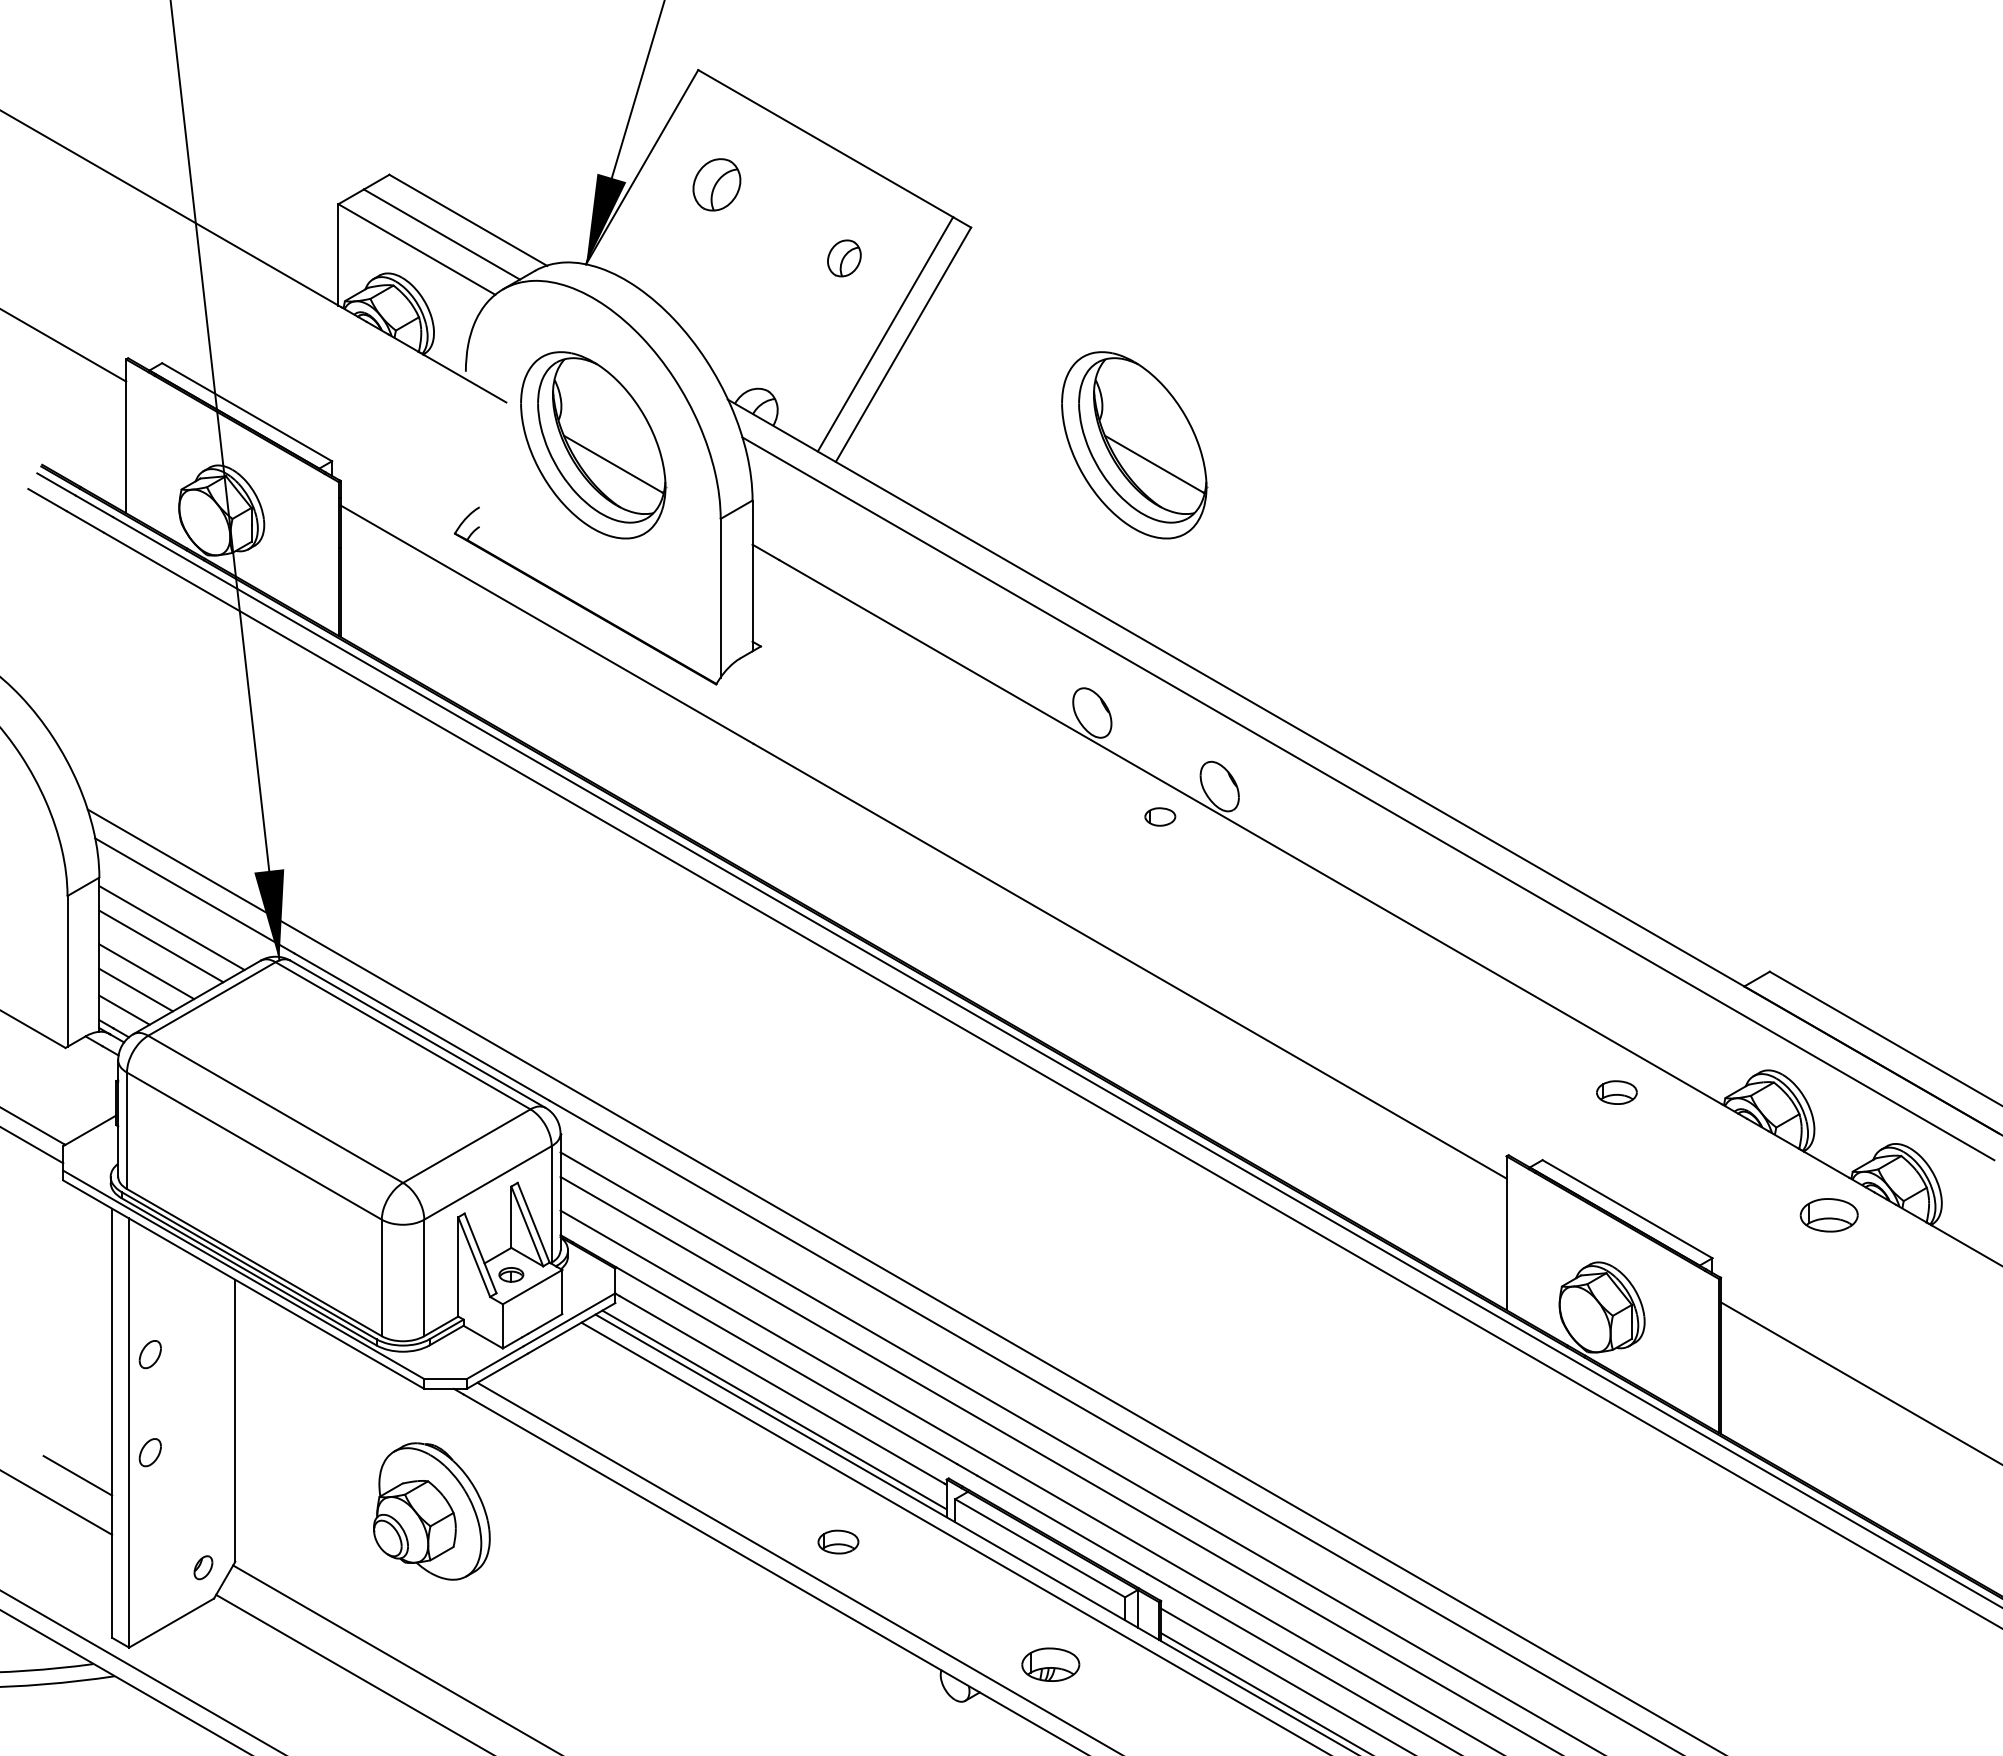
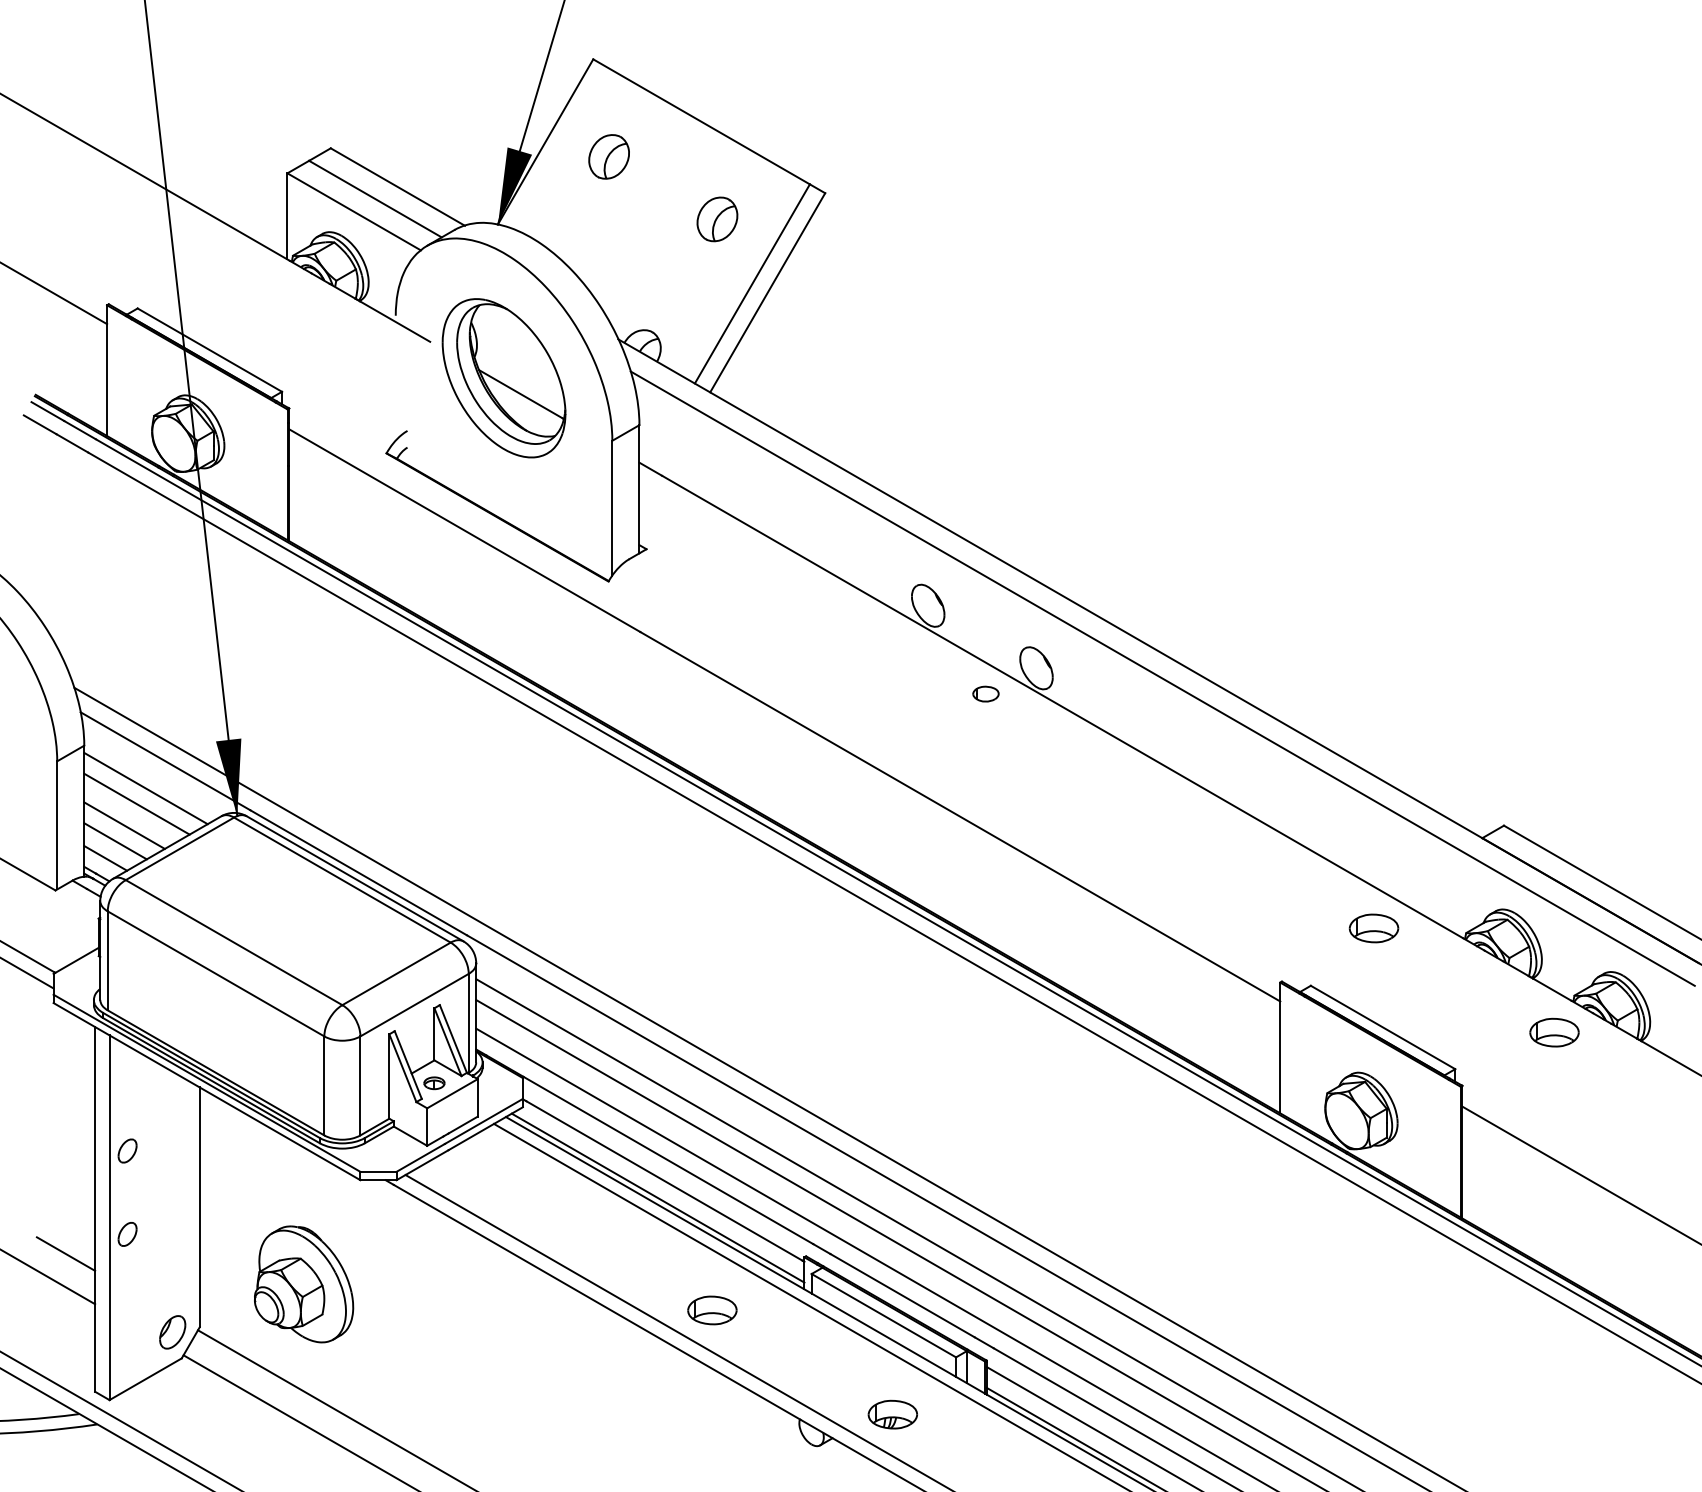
part: (844, 258) -> (717, 219), size x1.43
part: (1134, 445) -> (964, 378), removed
part: (1616, 1092) -> (1373, 928), size x1.43
part: (431, 1511) -> (303, 1284), moved
part: (838, 1541) -> (712, 1309), size x1.43
part: (203, 1567) -> (172, 1332), size x1.67

